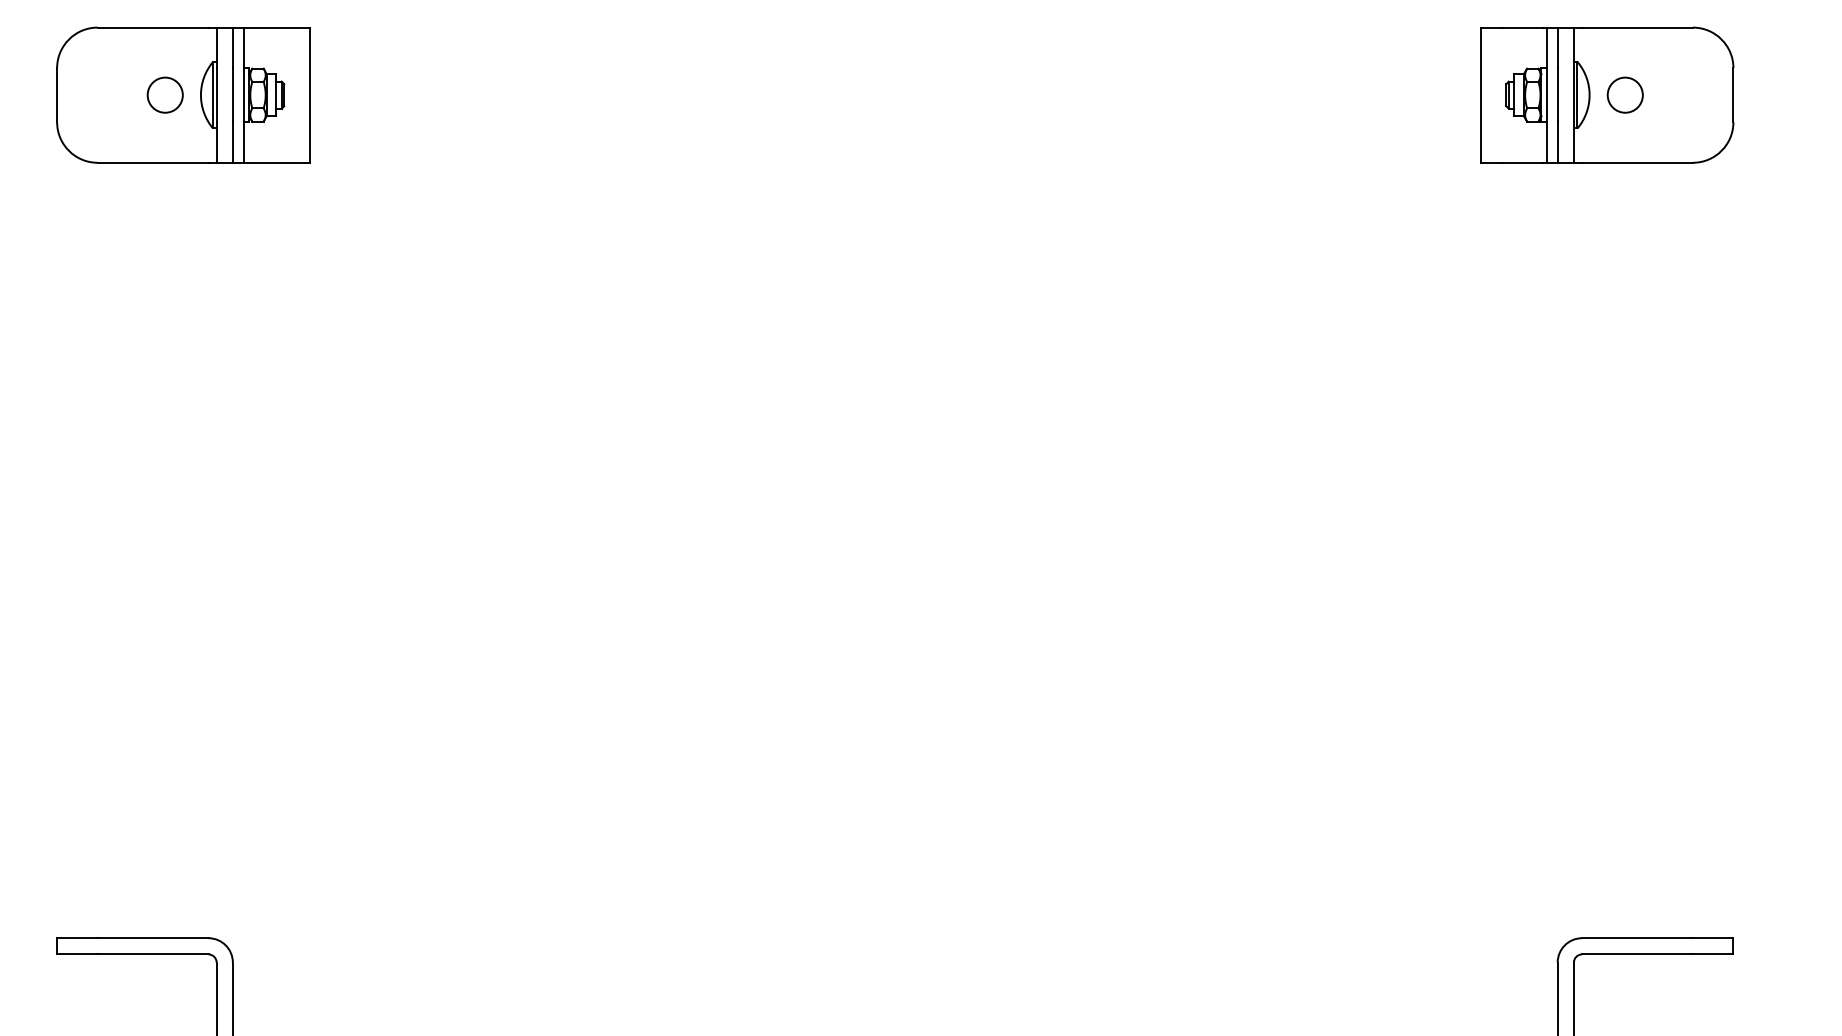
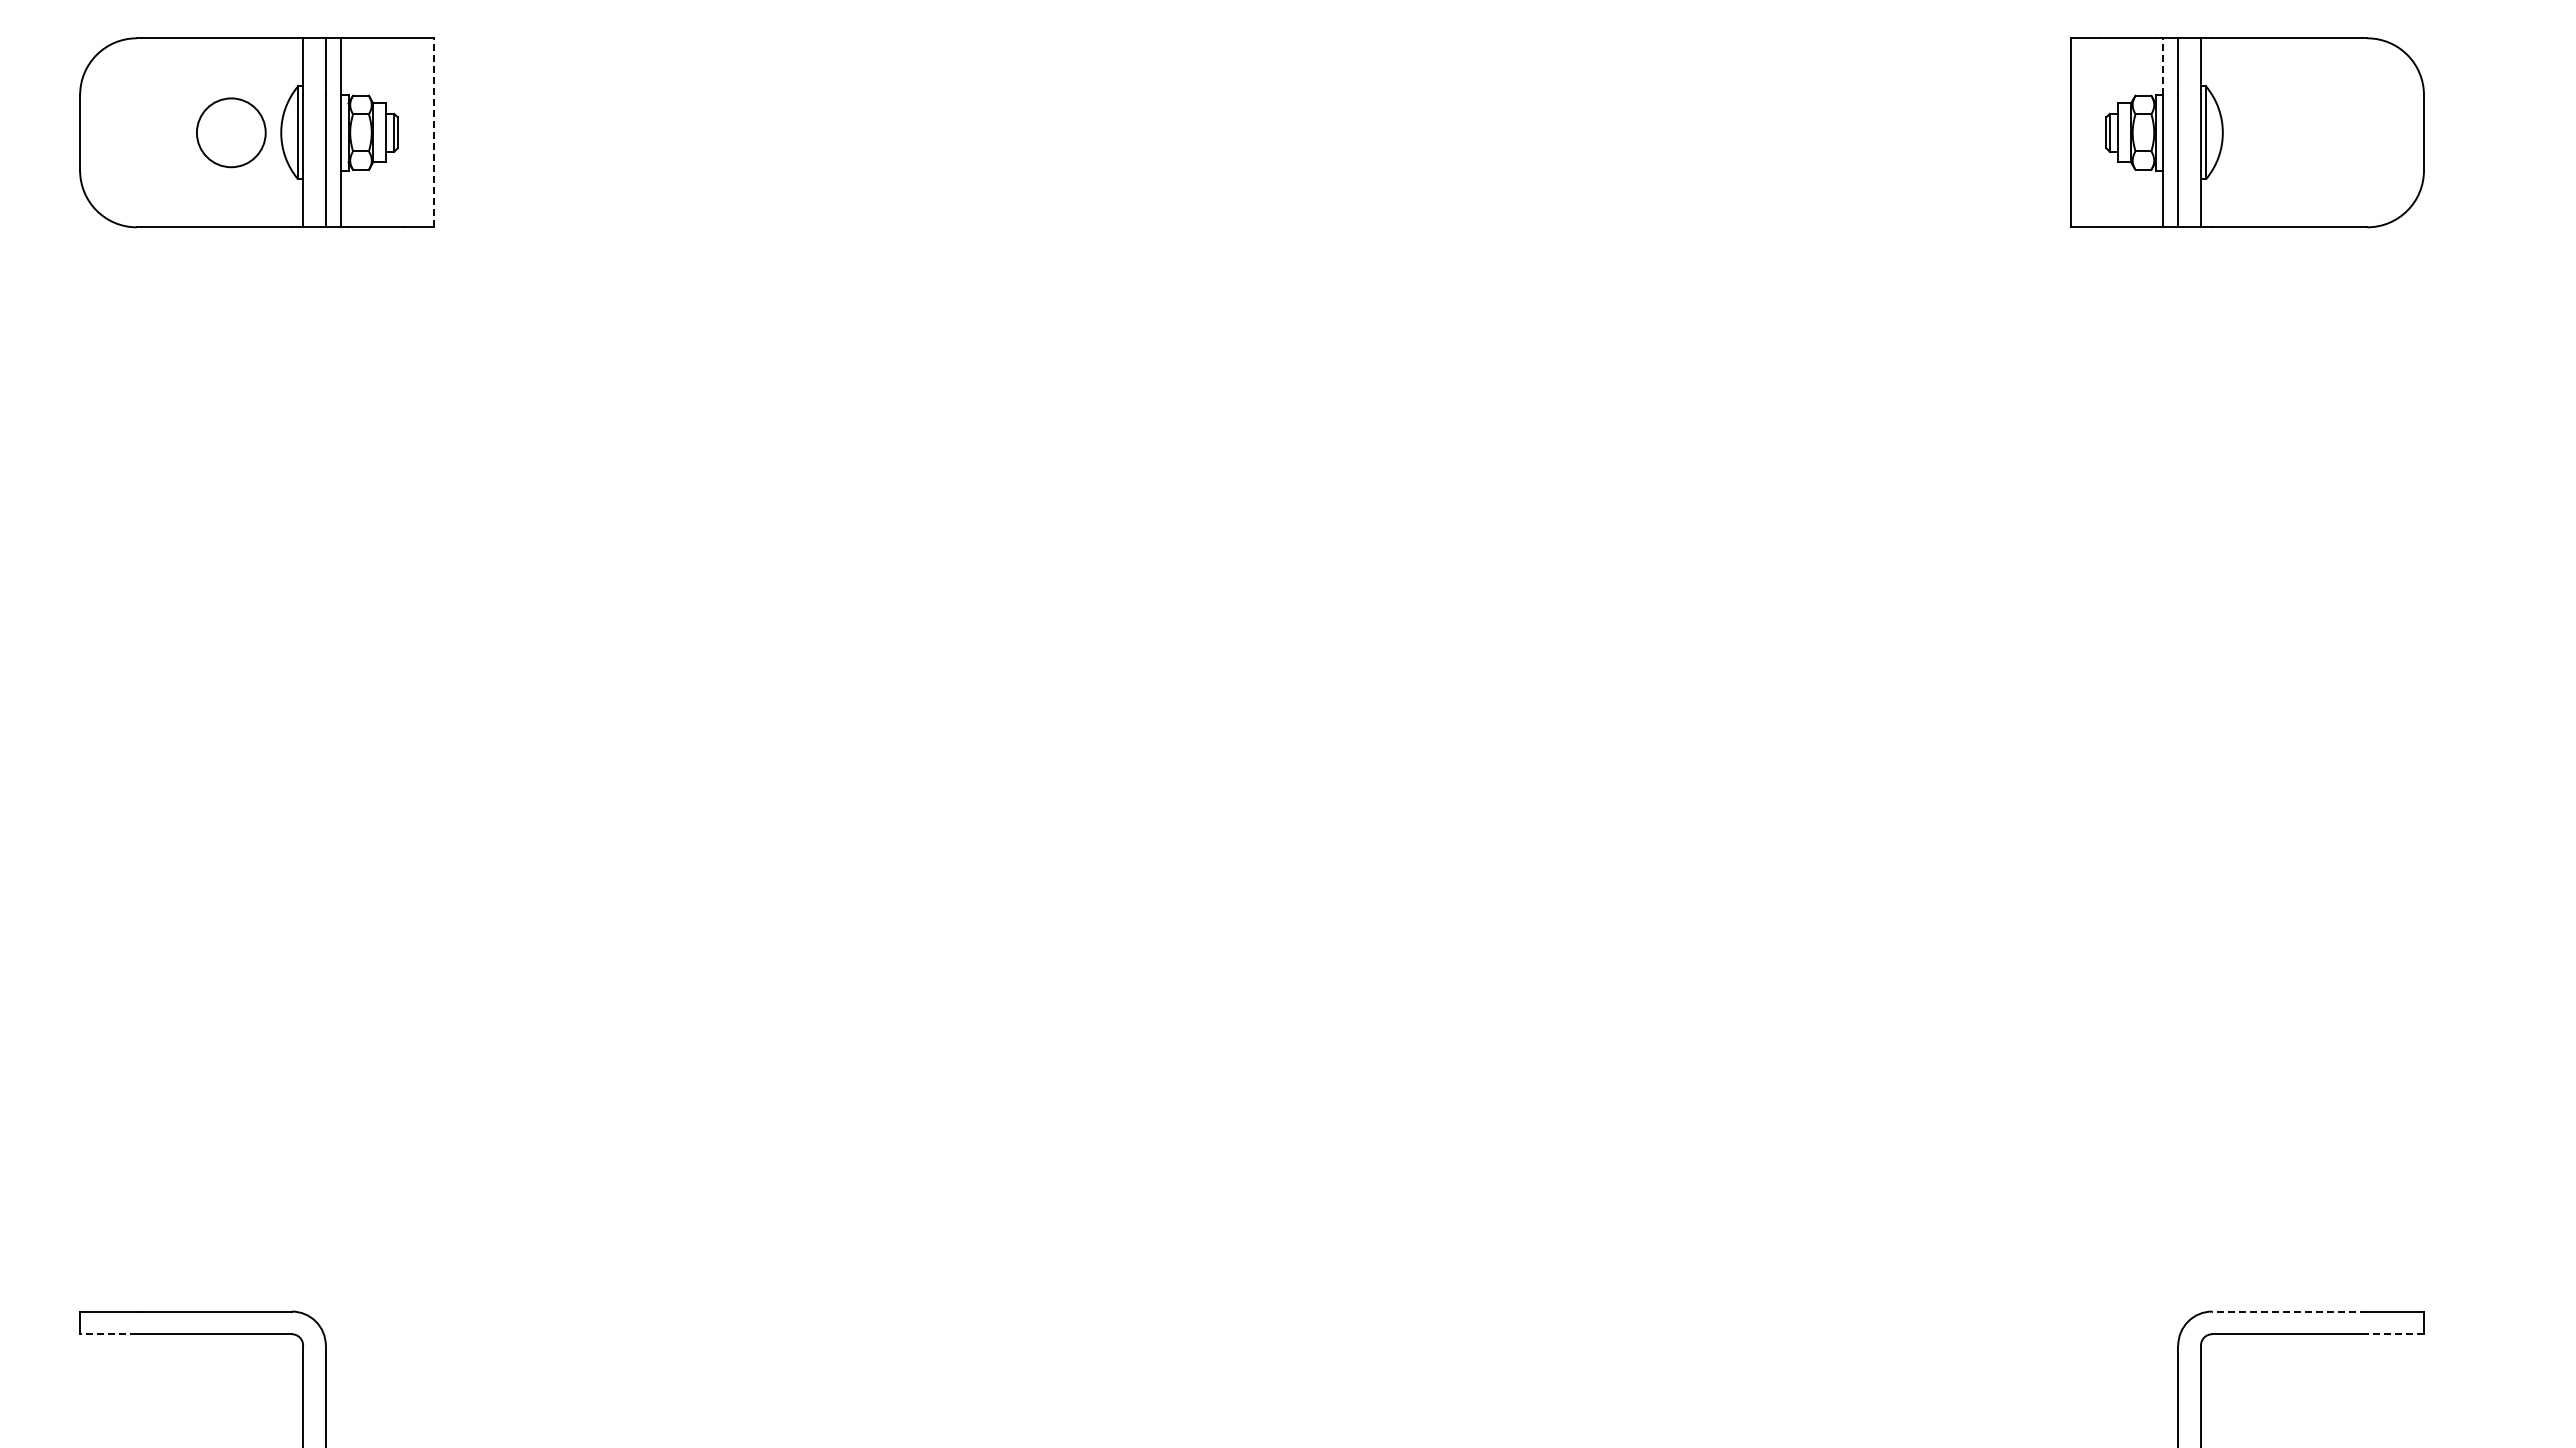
line: (1547, 47) -> (2163, 66), solid -> dashed
circle: (164, 94) -> (230, 132), size x1.4
line: (309, 94) -> (433, 132), solid -> dashed
circle: (1625, 94) -> (2272, 132), removed
line: (1637, 938) -> (2289, 1311), solid -> dashed
line: (76, 954) -> (107, 1334), solid -> dashed
line: (1713, 954) -> (2395, 1334), solid -> dashed

